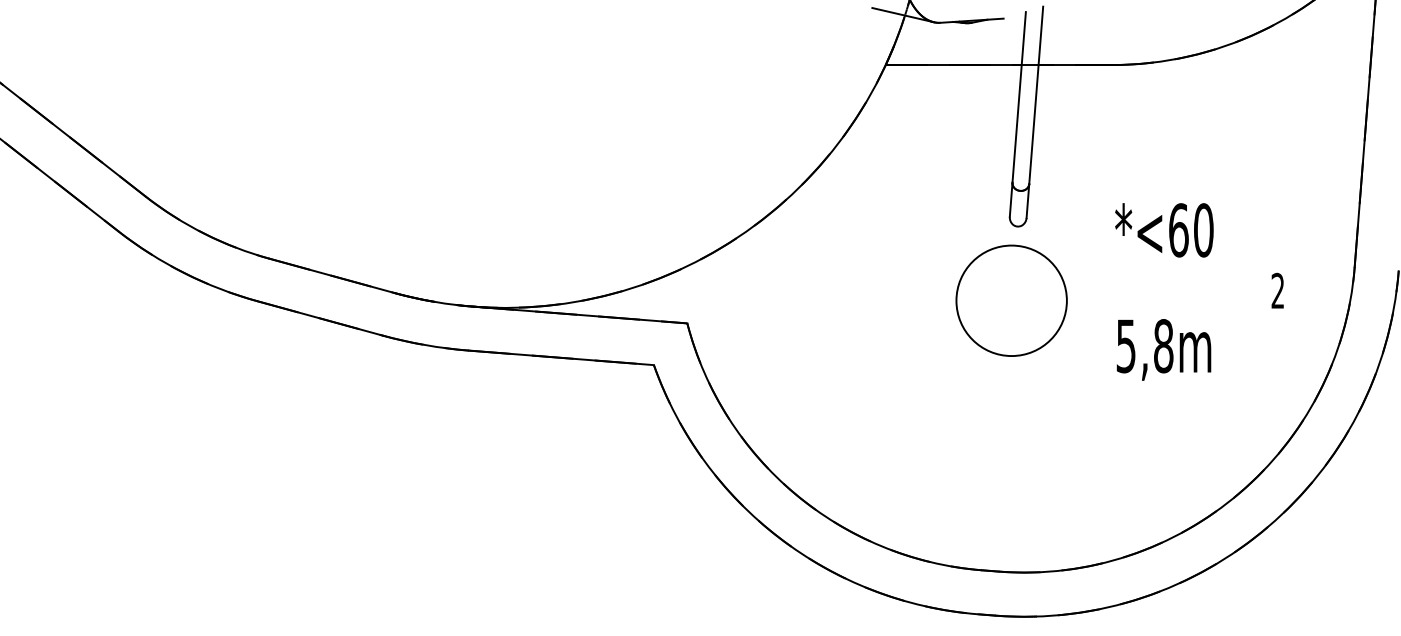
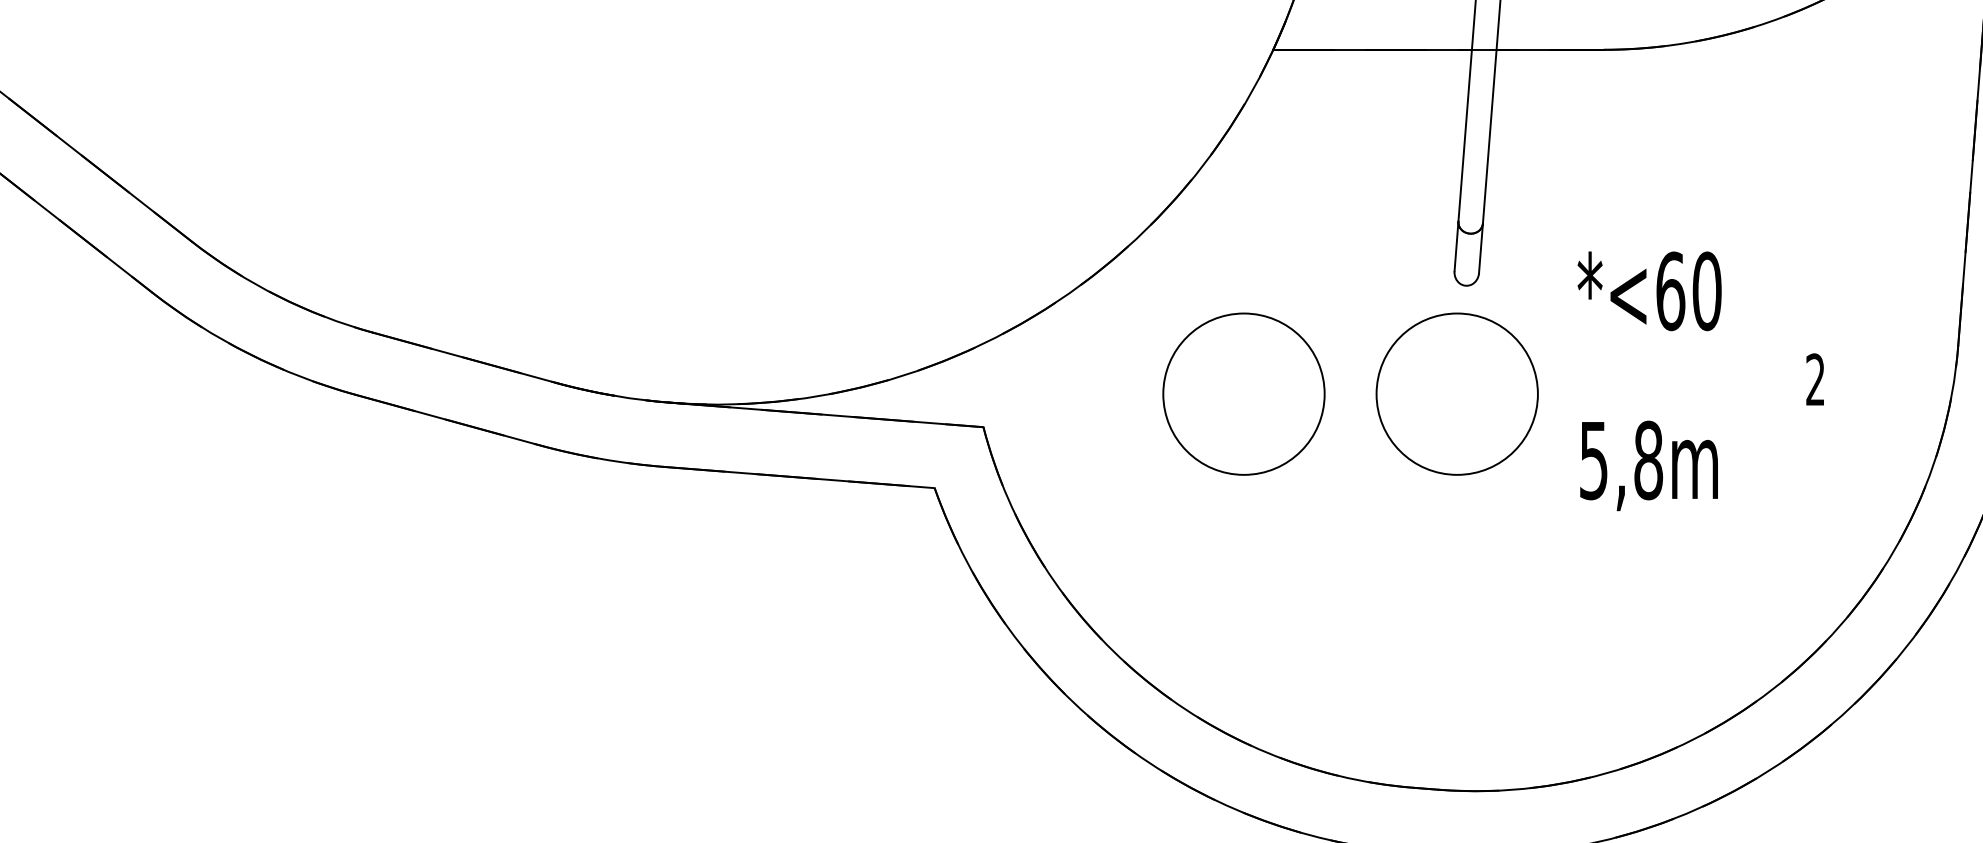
text: (1199, 291) -> (1700, 380), moved
circle: (865, 300) -> (1243, 393), added

